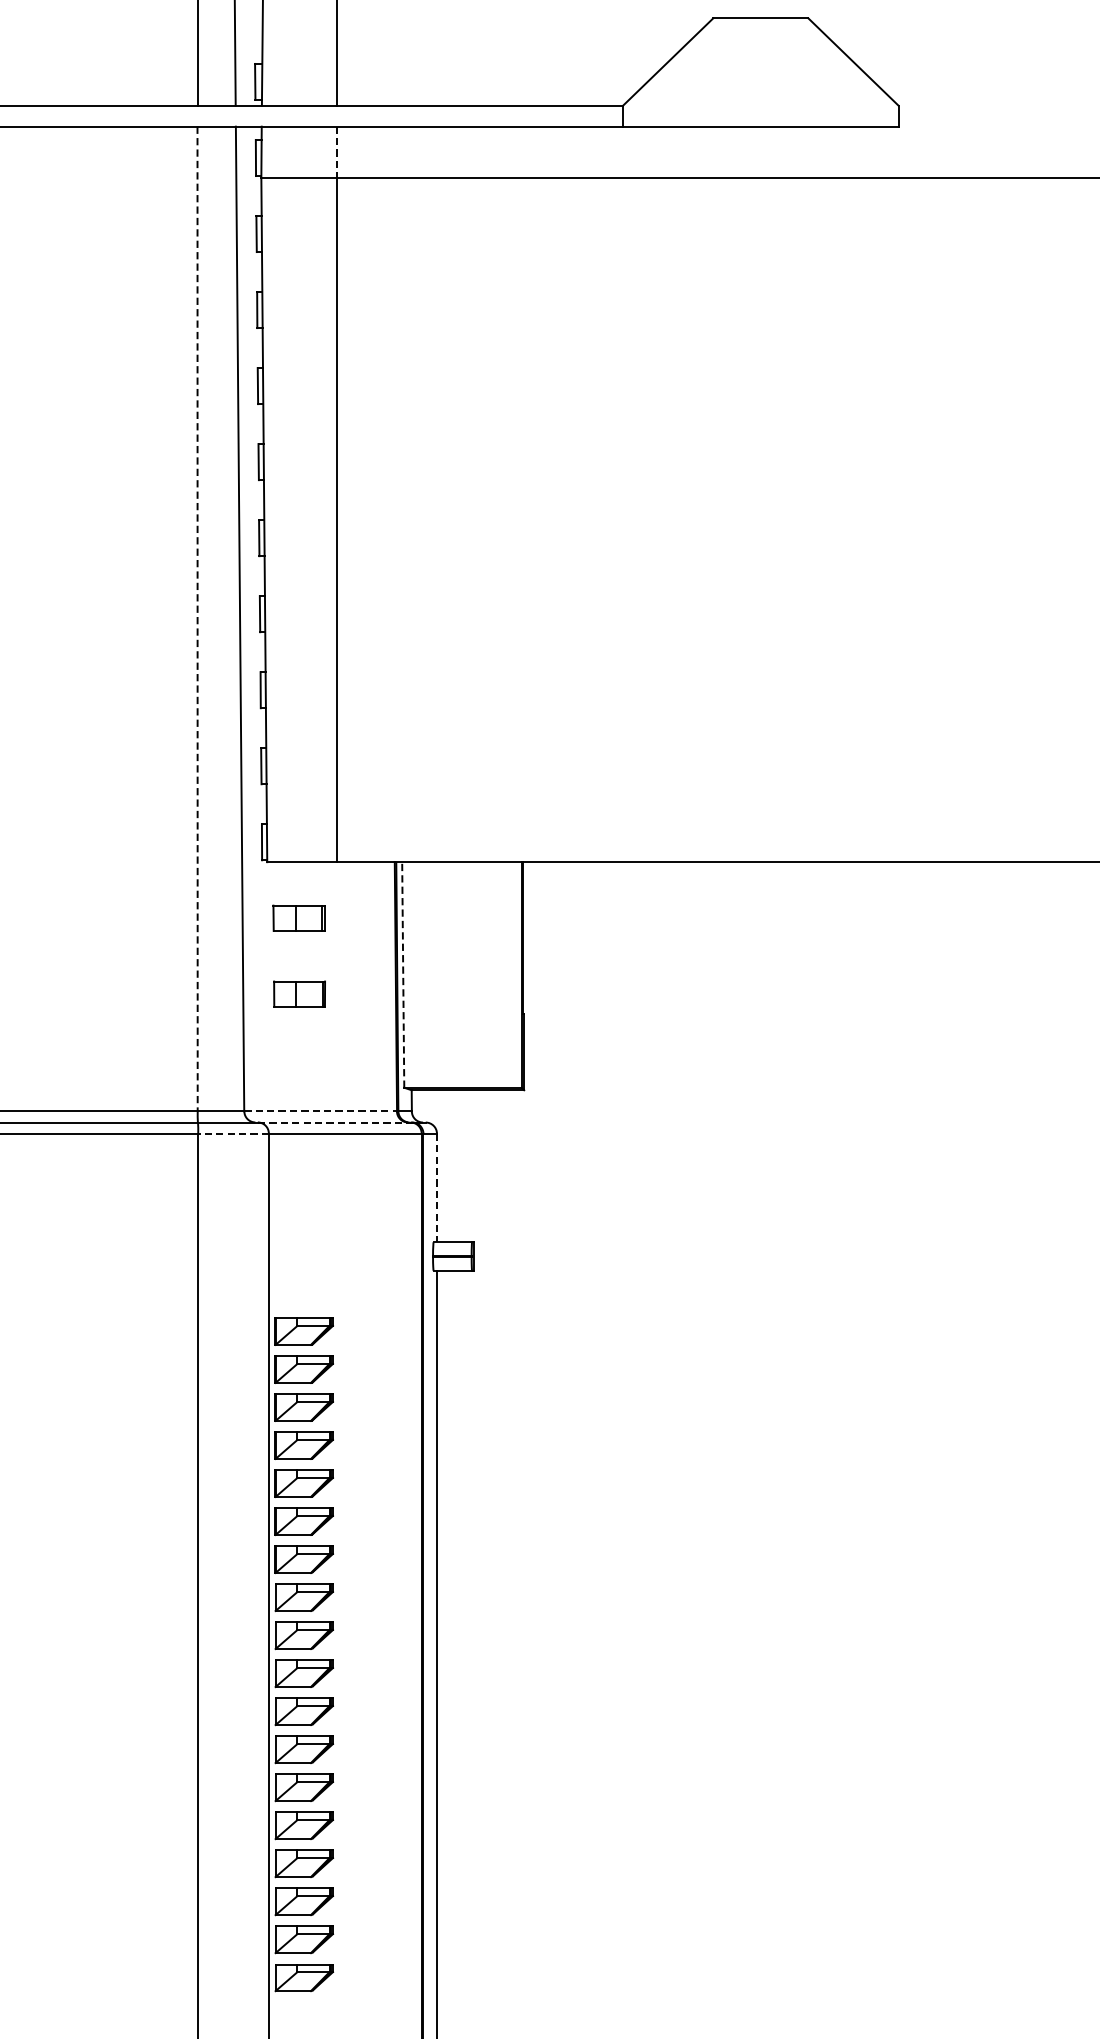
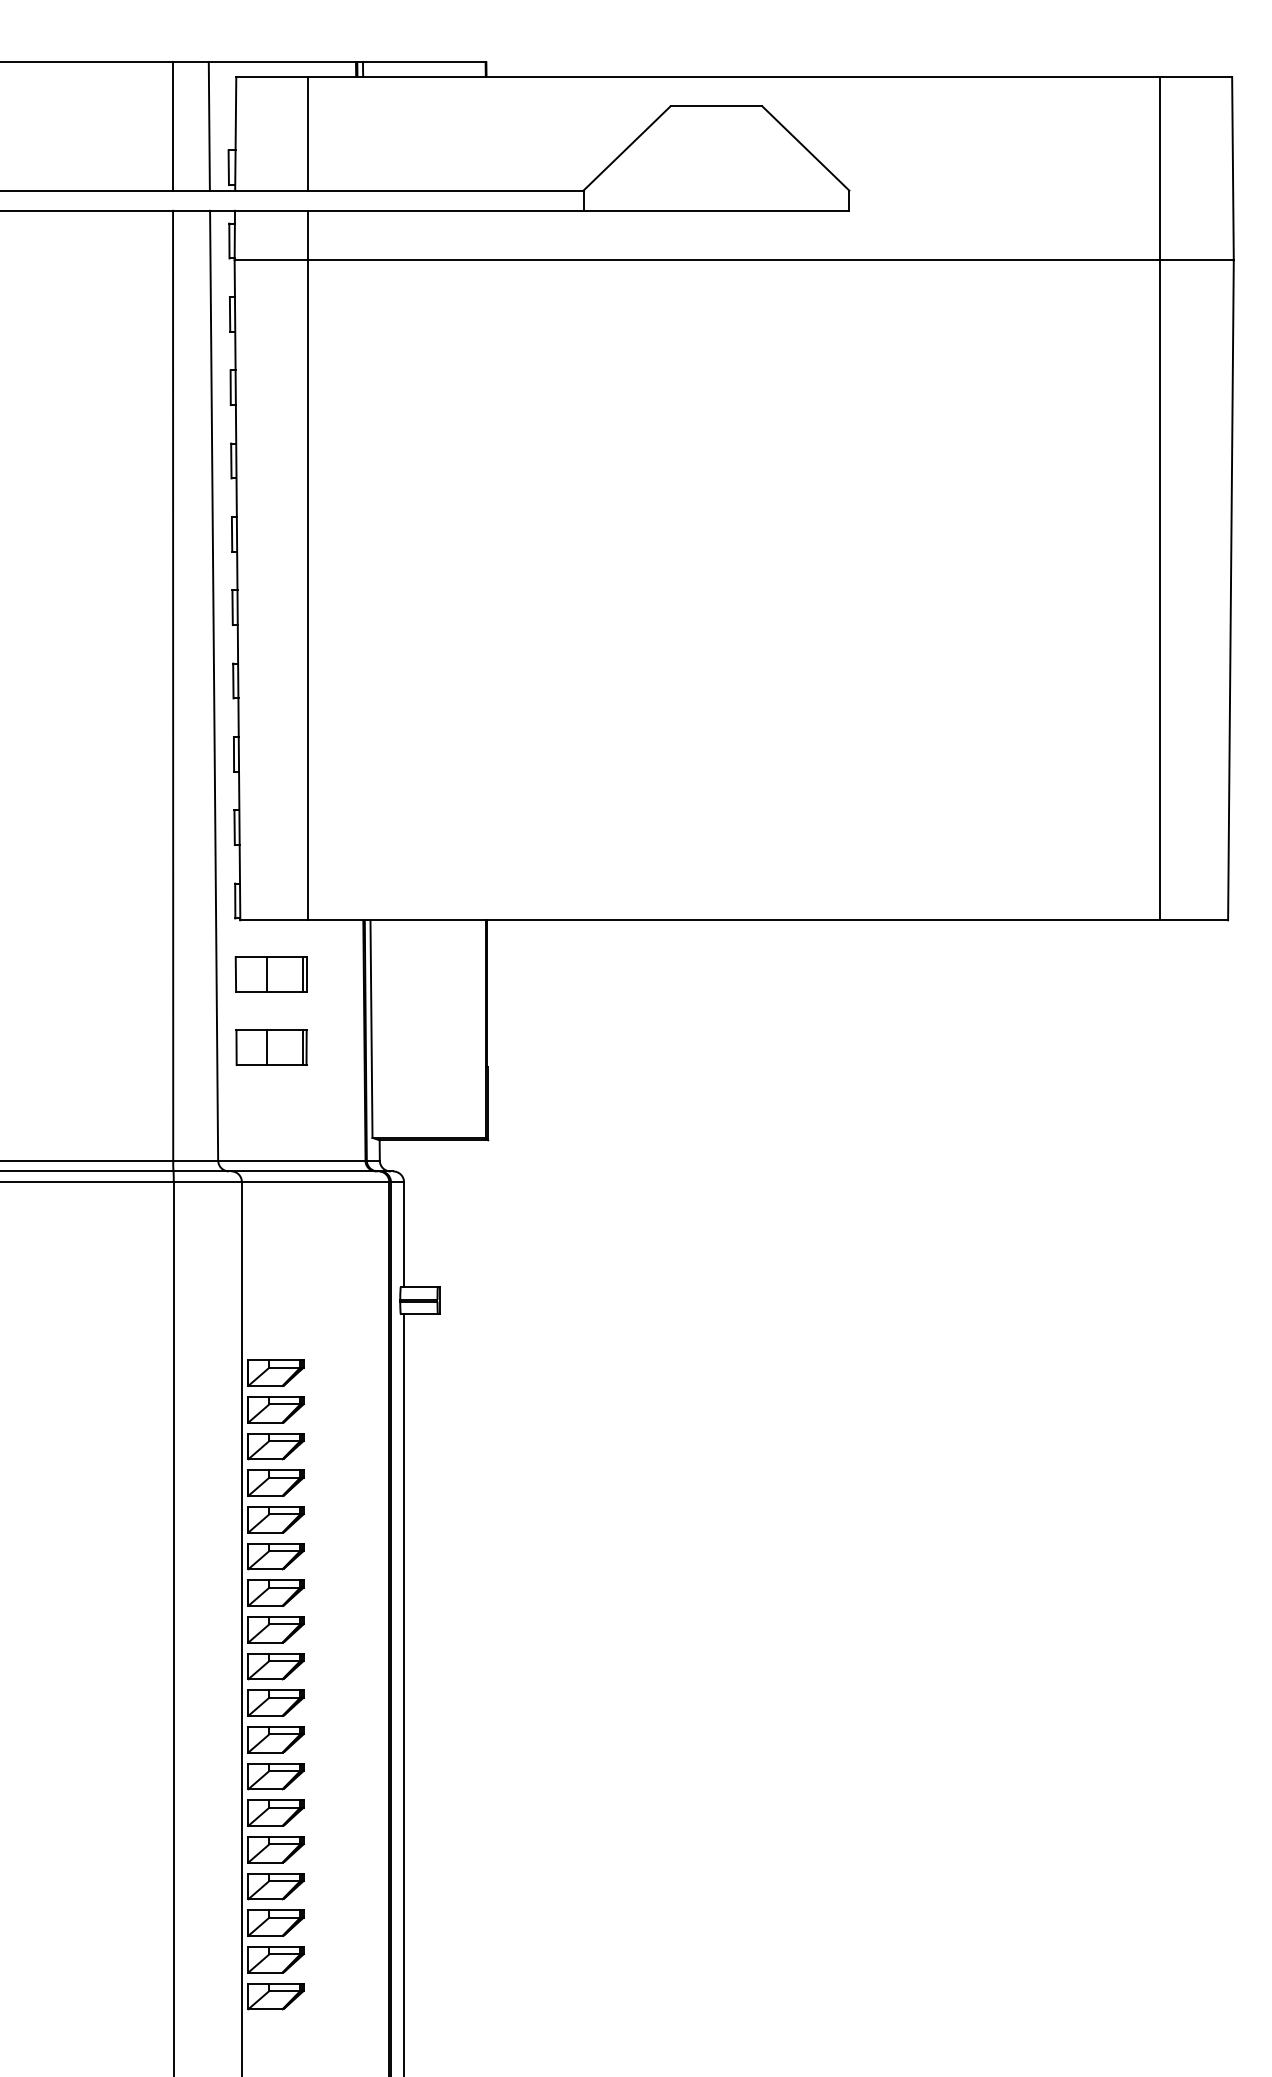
line: (336, 152) -> (307, 235), dashed -> solid
line: (197, 618) -> (173, 685), dashed -> solid
part: (298, 918) -> (270, 974), size x1.43
line: (403, 975) -> (371, 1029), dashed -> solid
part: (299, 994) -> (271, 1047), size x1.43
line: (320, 1111) -> (291, 1160), dashed -> solid
line: (333, 1122) -> (304, 1171), dashed -> solid
line: (233, 1134) -> (207, 1182), dashed -> solid
line: (437, 1188) -> (404, 1235), dashed -> solid

